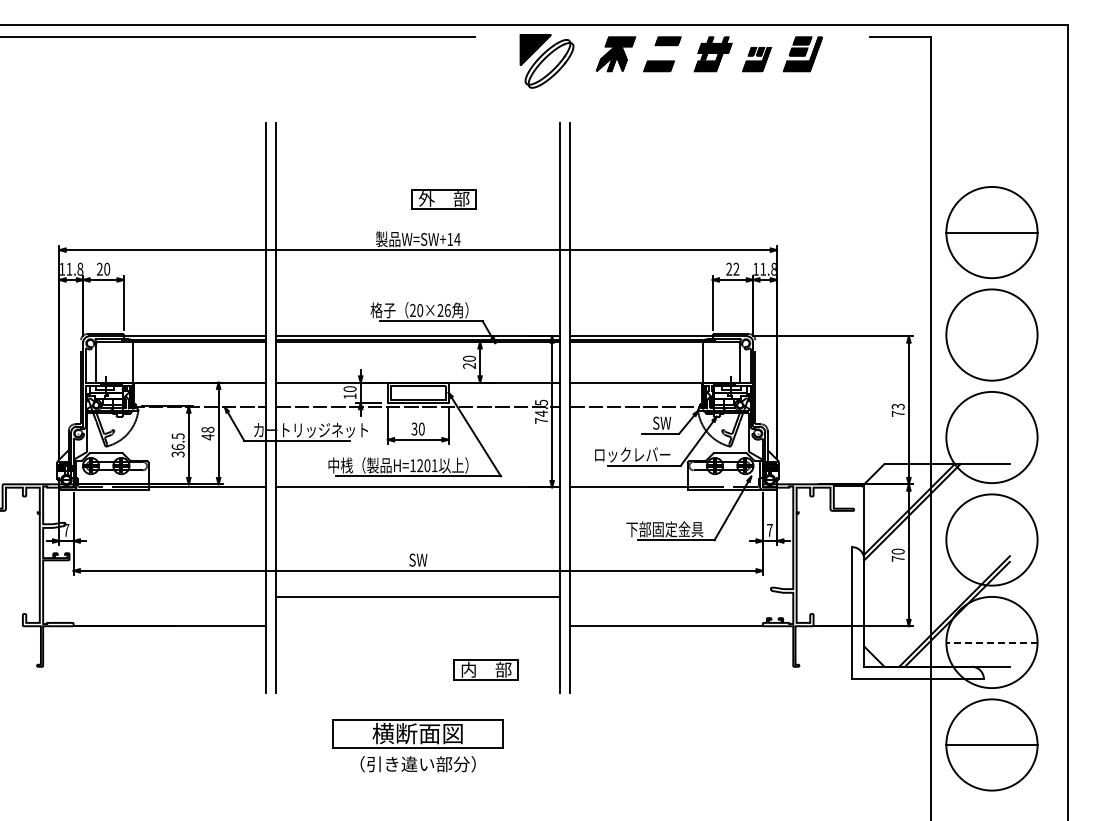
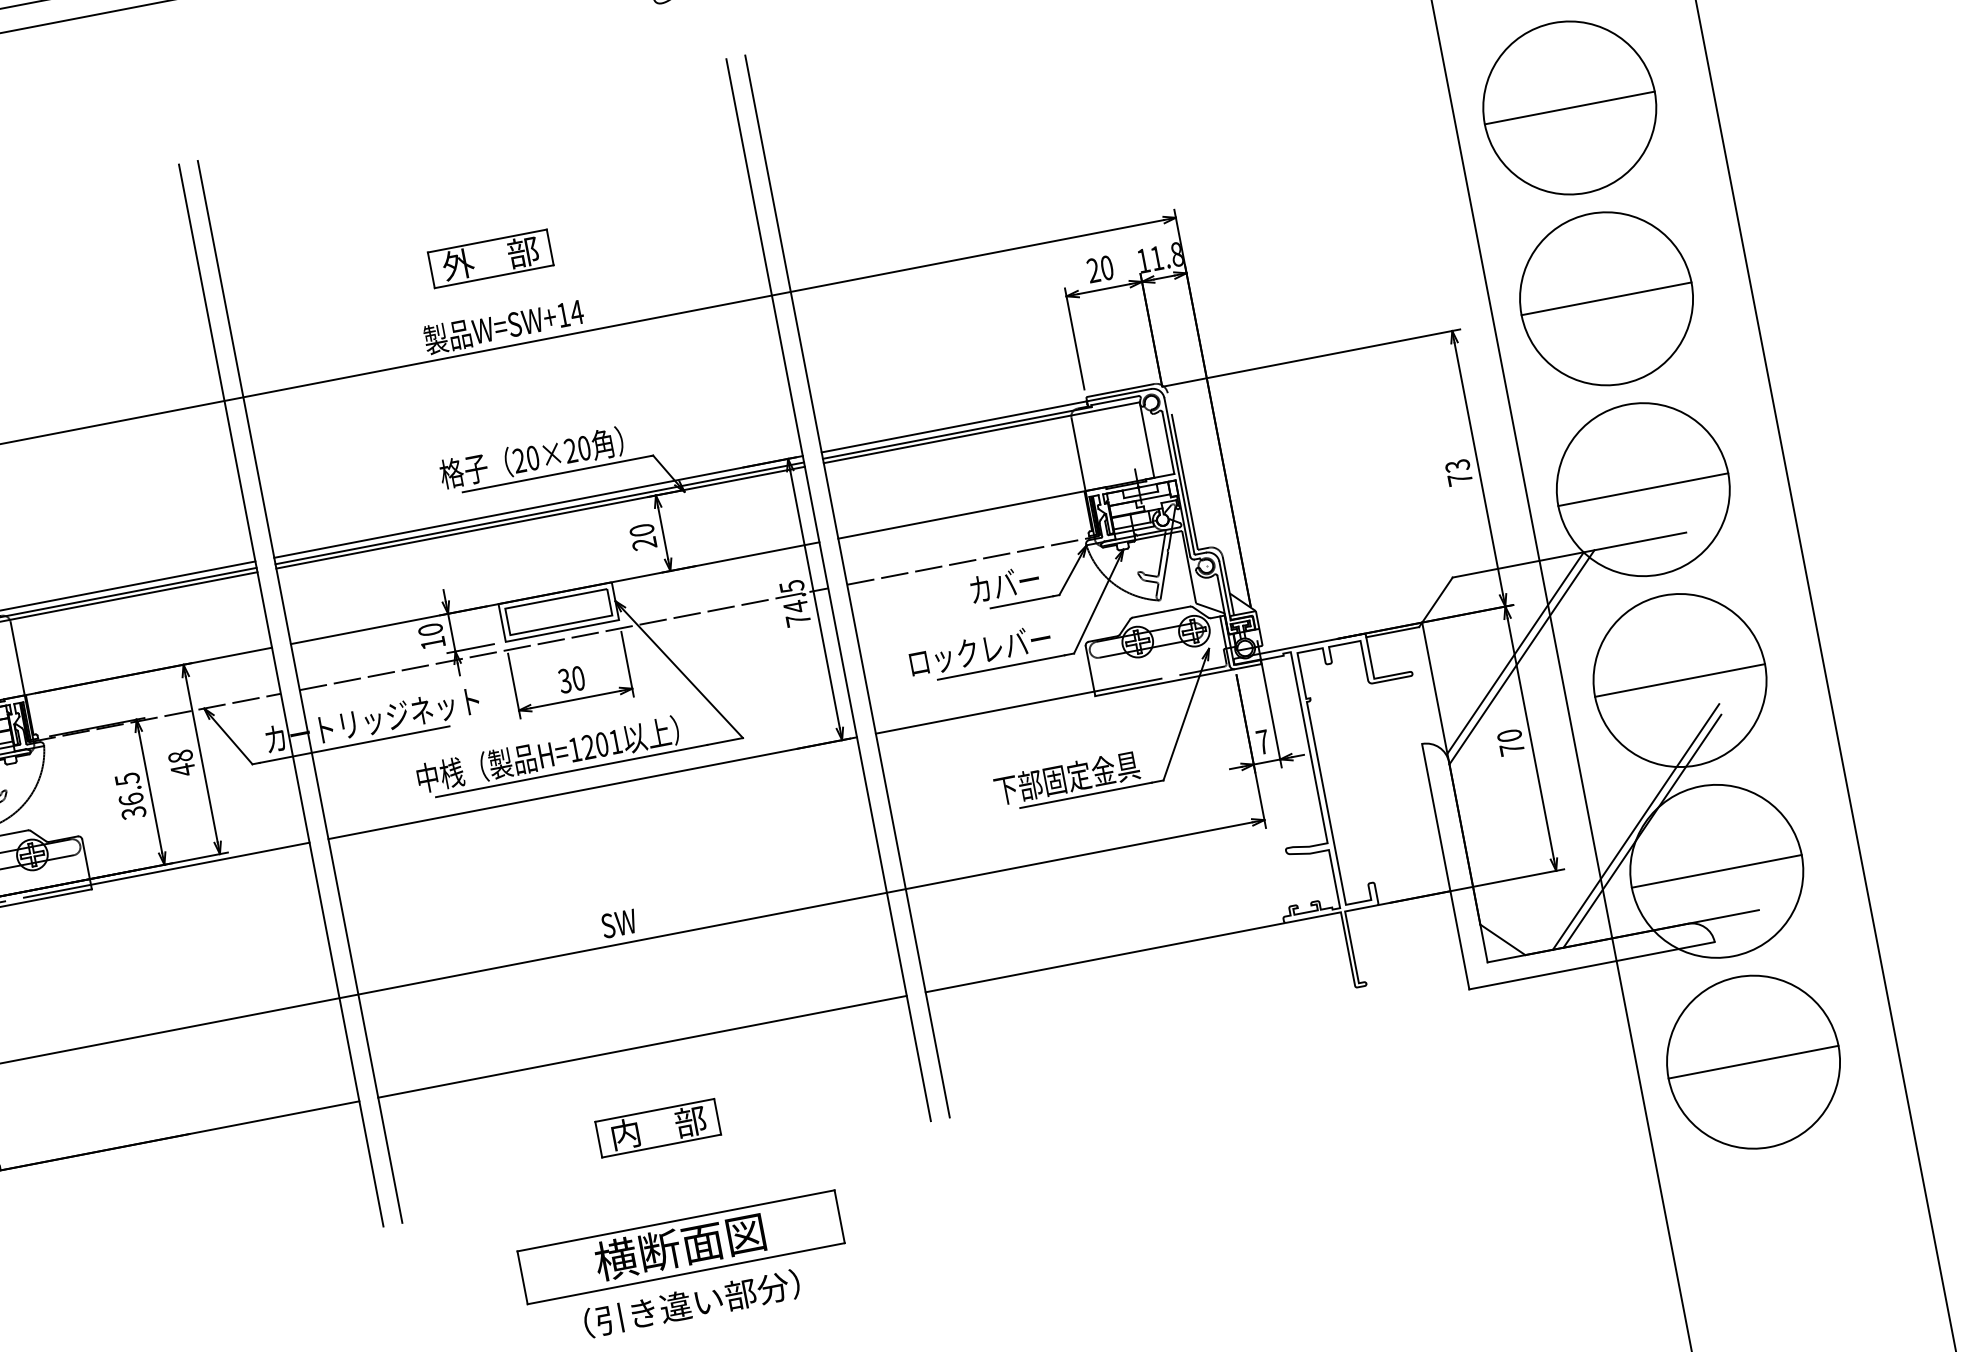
part: (443, 199) -> (489, 259), moved
text: (736, 268) -> (1106, 266), 22 -> 20
text: (447, 310) -> (583, 448), 20×26 -> 20×20
line: (991, 335) -> (1605, 299), added
text: (652, 422) -> (1005, 583), SW -> カバー
line: (991, 437) -> (1642, 489), added
line: (991, 540) -> (1679, 681), added
line: (418, 597) -> (643, 1047), moved
line: (991, 642) -> (1715, 871), dashed -> solid
part: (485, 669) -> (656, 1127), moved

